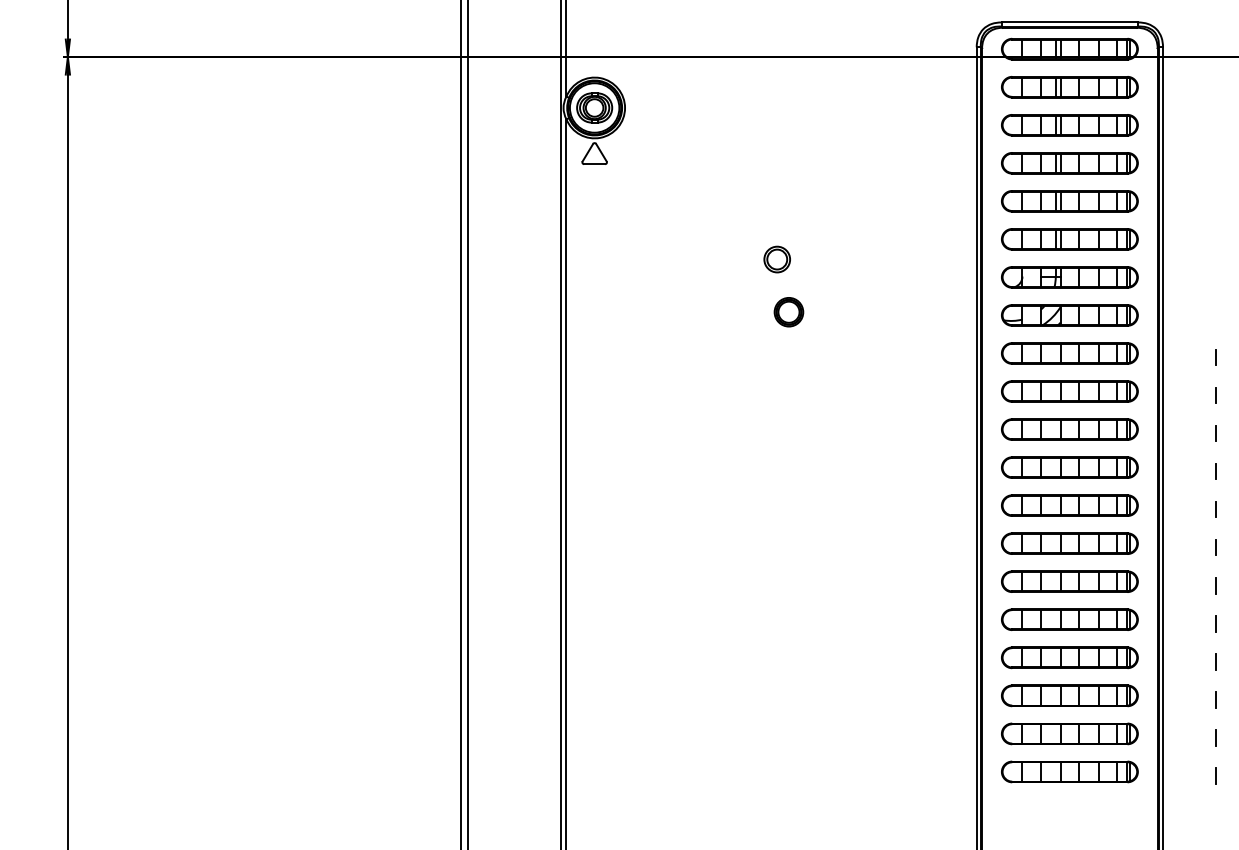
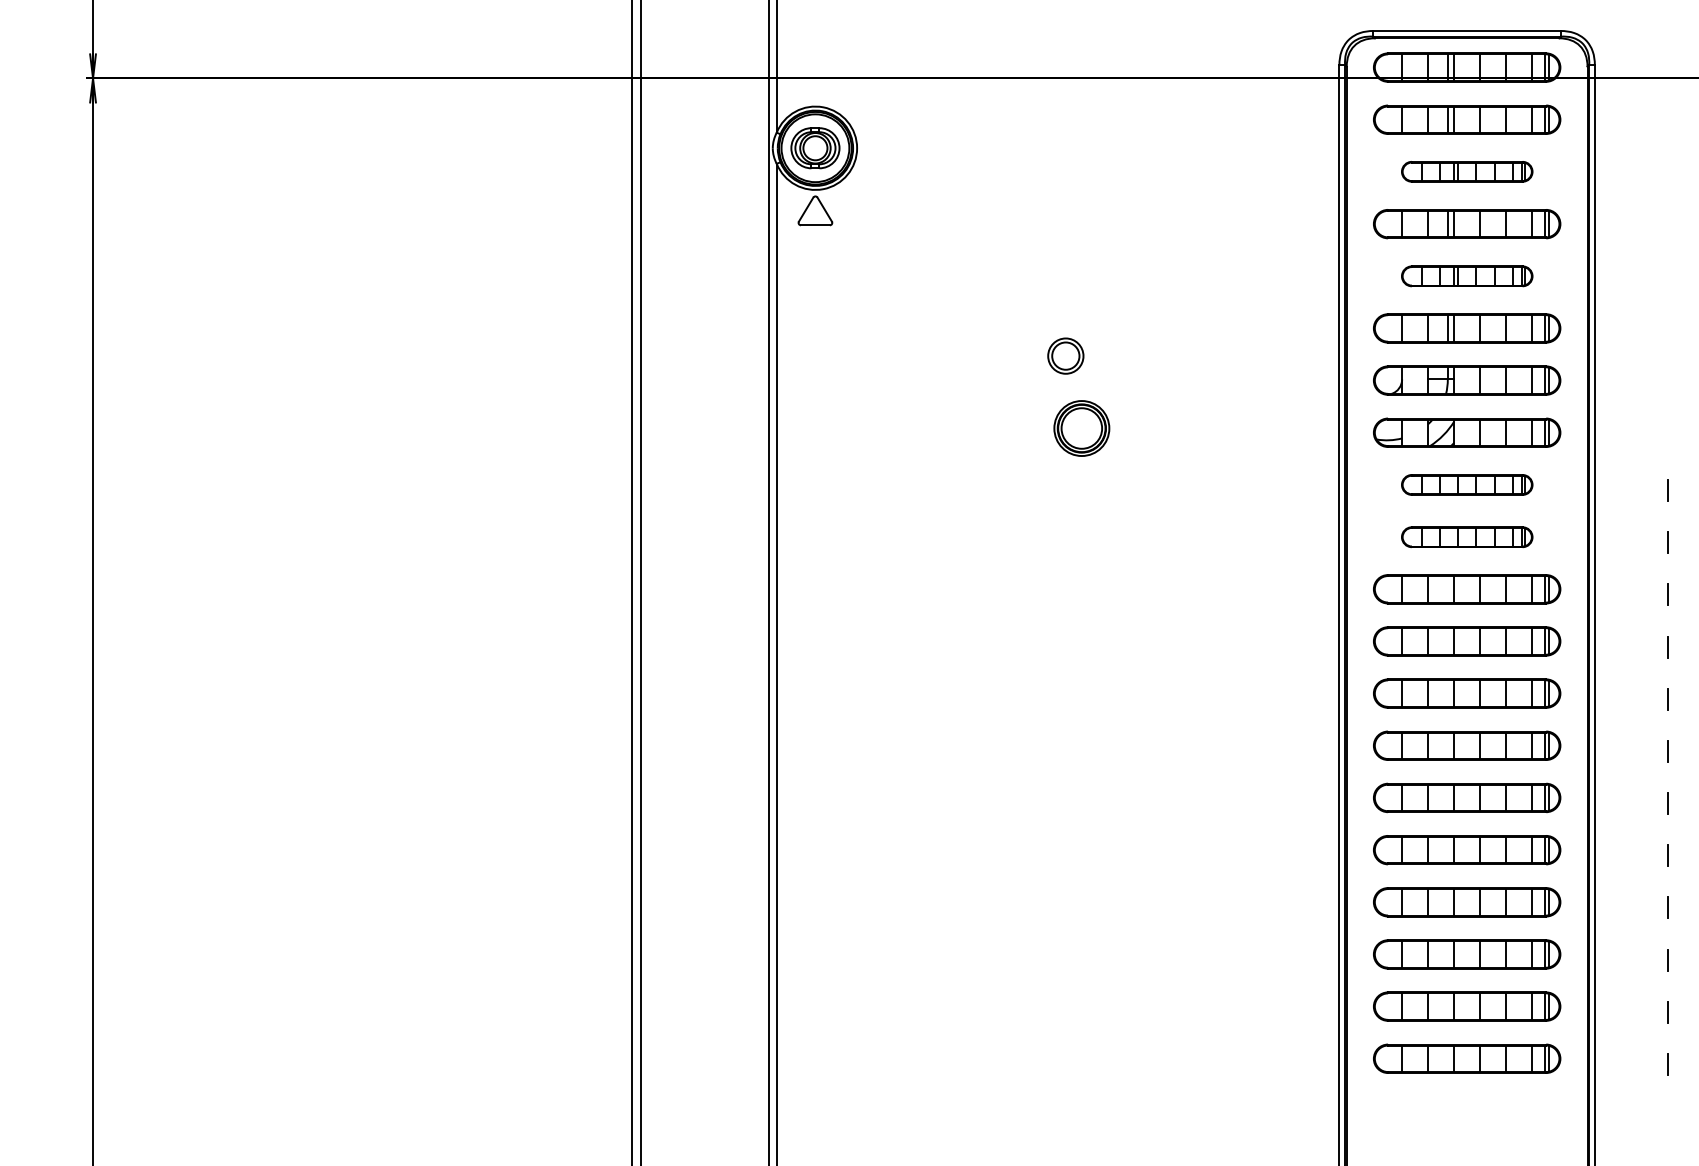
part: (1070, 124) -> (1467, 171), size x0.7
part: (1070, 201) -> (1467, 276), size x0.7
part: (788, 311) -> (1081, 427), size x1.4
part: (1070, 353) -> (1467, 484), size x0.7
part: (1070, 391) -> (1467, 537), size x0.7

